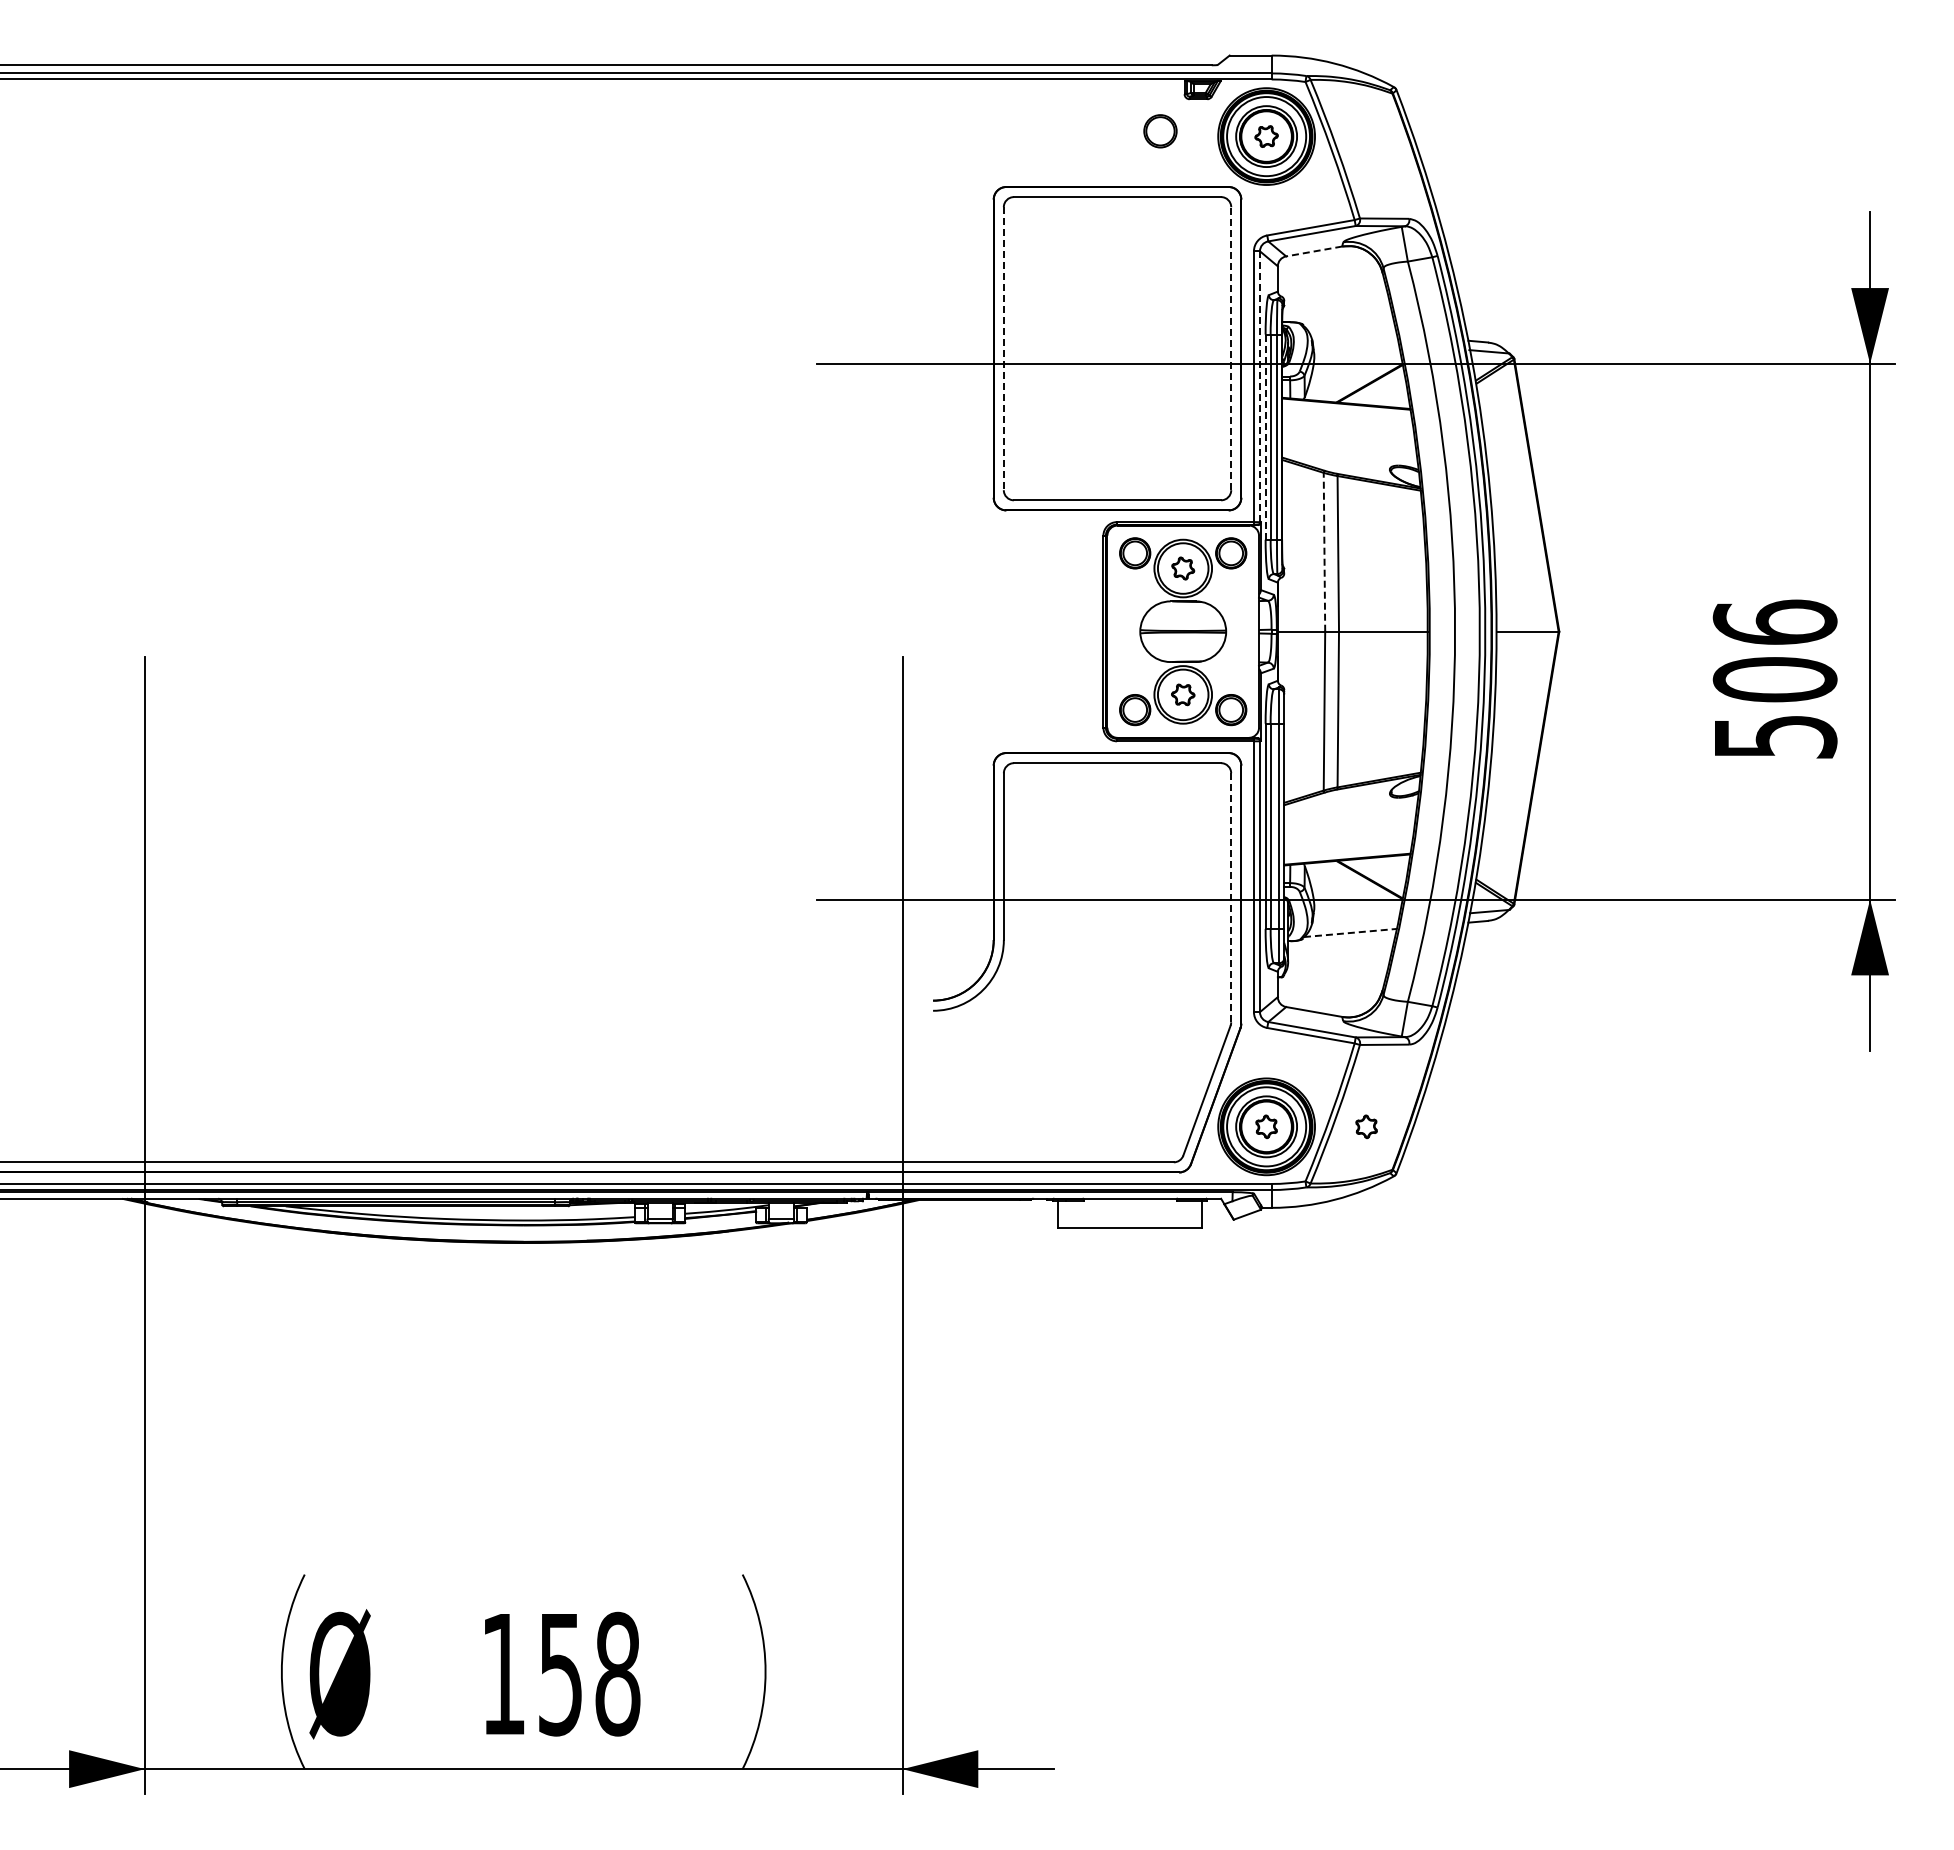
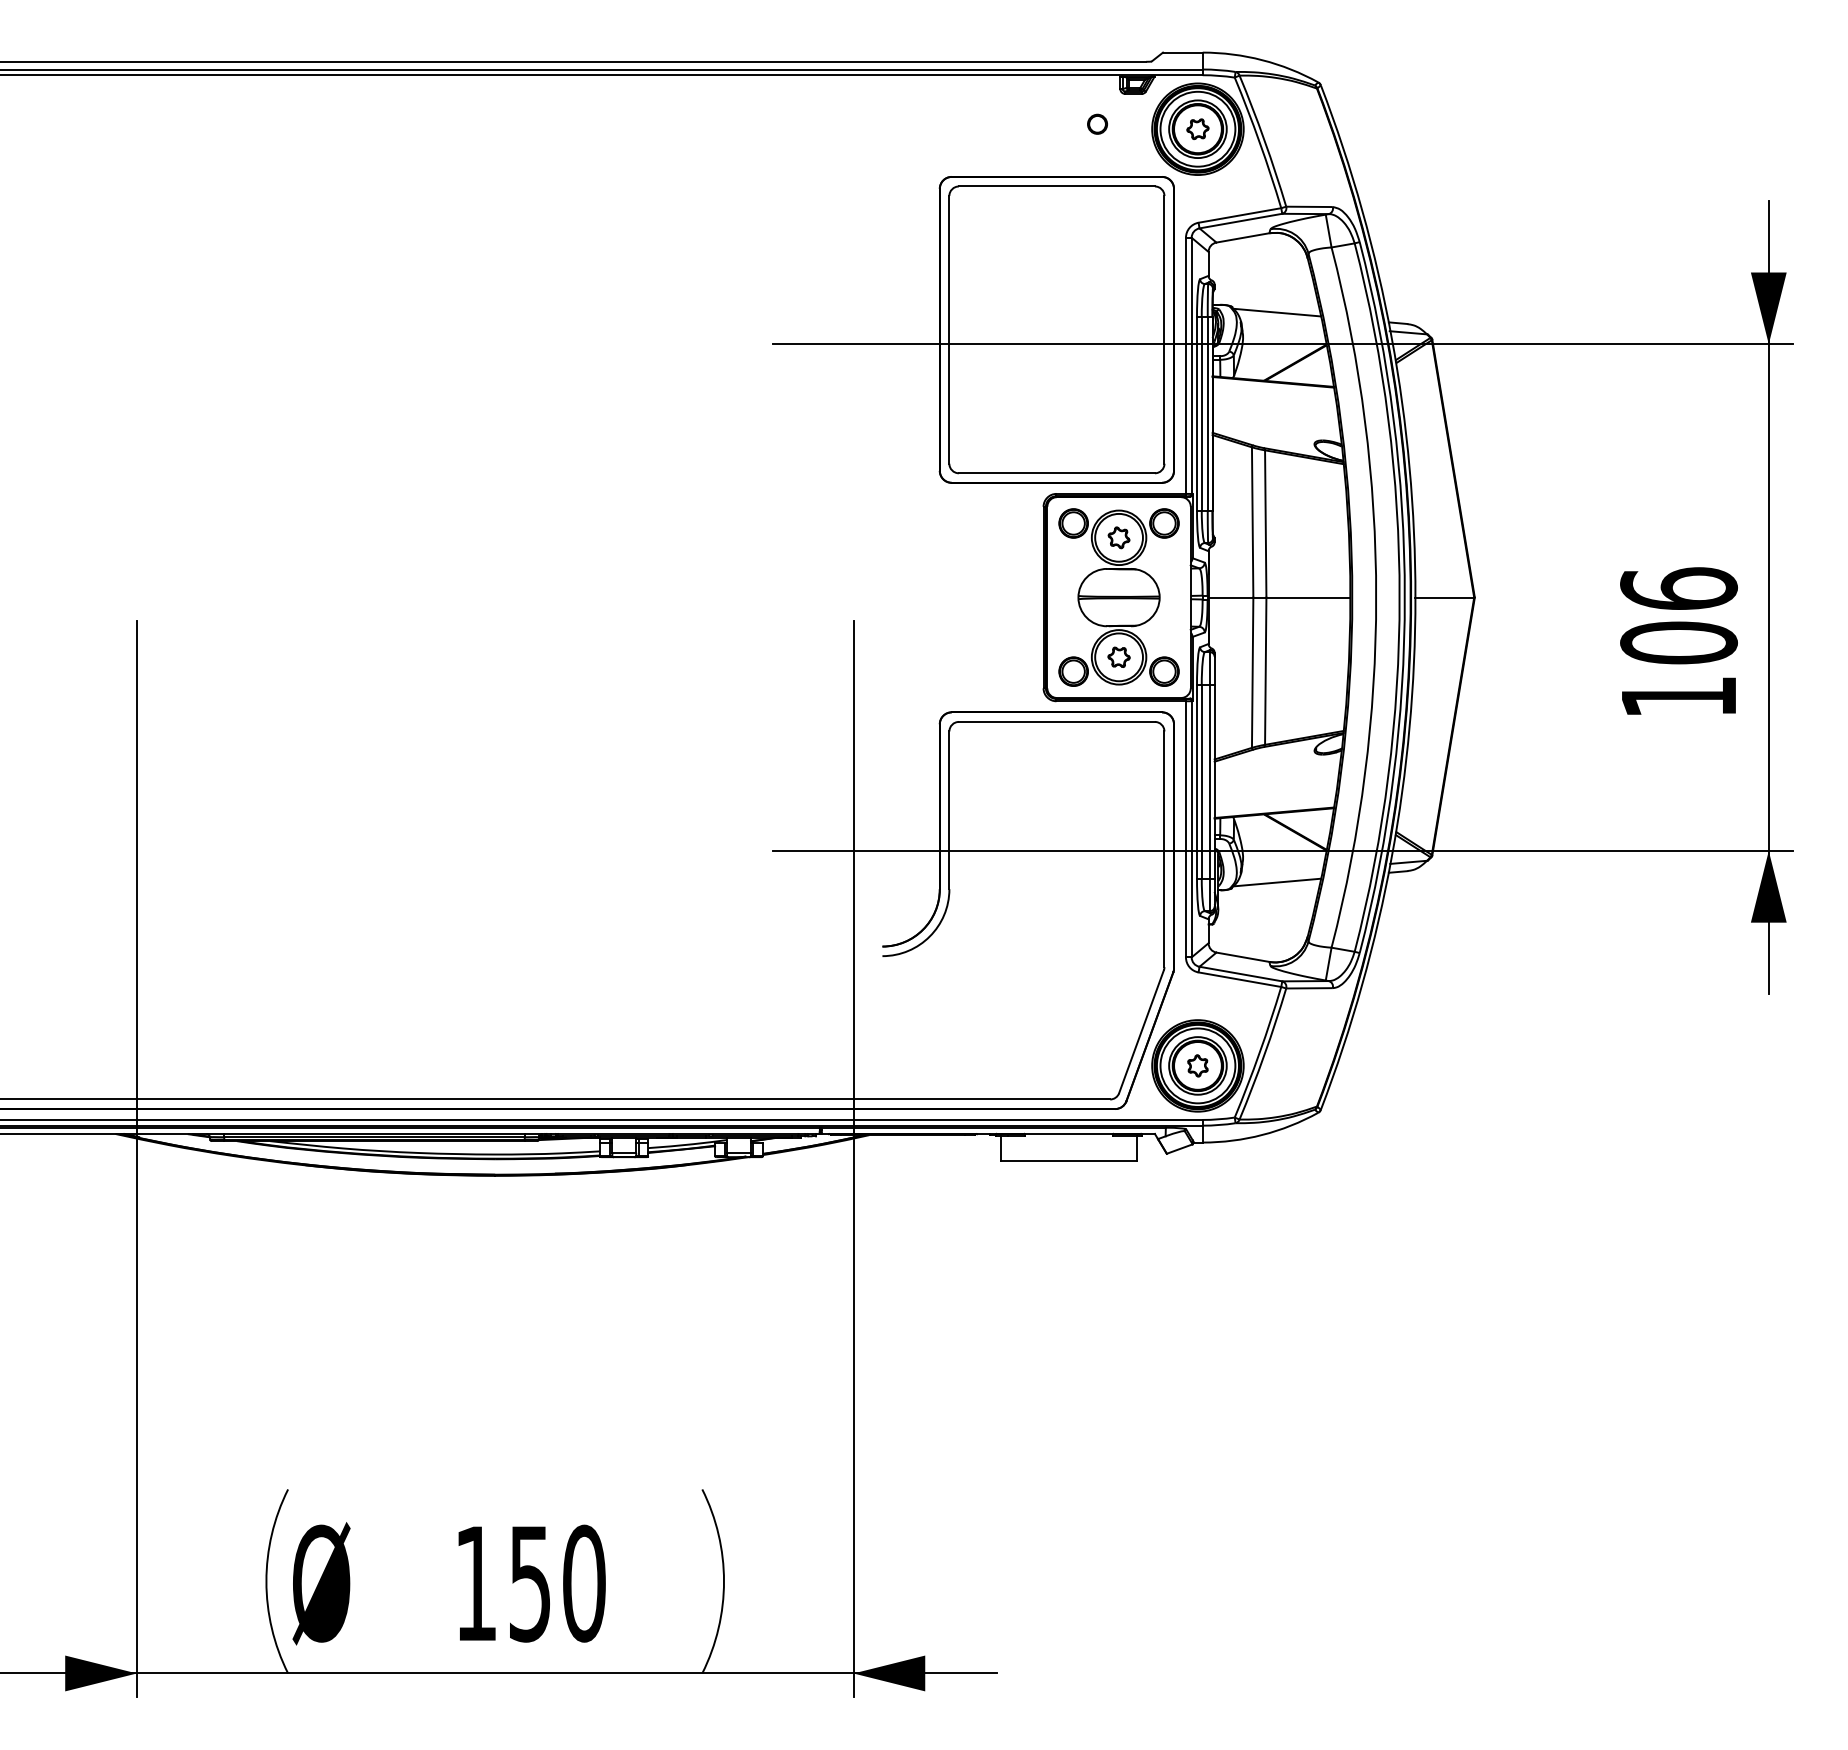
circle: (1160, 131) -> (1097, 124), size x0.62
line: (1313, 251) -> (1242, 237), dashed -> solid
line: (1350, 330) -> (1277, 312), added
line: (1003, 348) -> (949, 329), dashed -> solid
line: (1231, 348) -> (1164, 329), dashed -> solid
line: (1259, 387) -> (1191, 366), dashed -> solid
line: (1265, 437) -> (1196, 413), dashed -> solid
line: (1324, 551) -> (1252, 521), dashed -> solid
text: (1776, 737) -> (1680, 697), 506 -> 106
line: (1231, 897) -> (1164, 848), dashed -> solid
line: (1350, 932) -> (1277, 882), dashed -> solid
part: (1366, 1126) -> (1292, 1065), removed
text: (617, 1674) -> (583, 1583), 158 -> 150

